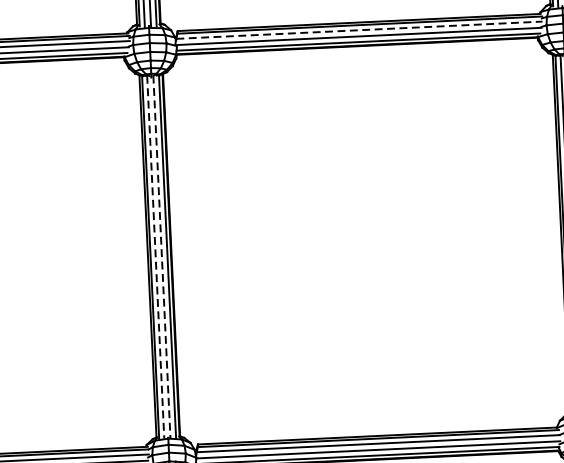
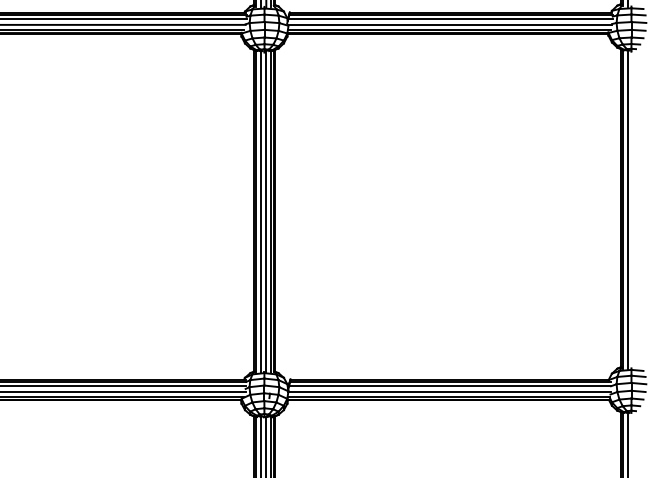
line: (360, 30) -> (451, 19), dashed -> solid
line: (162, 256) -> (266, 211), dashed -> solid
line: (155, 257) -> (260, 212), dashed -> solid

